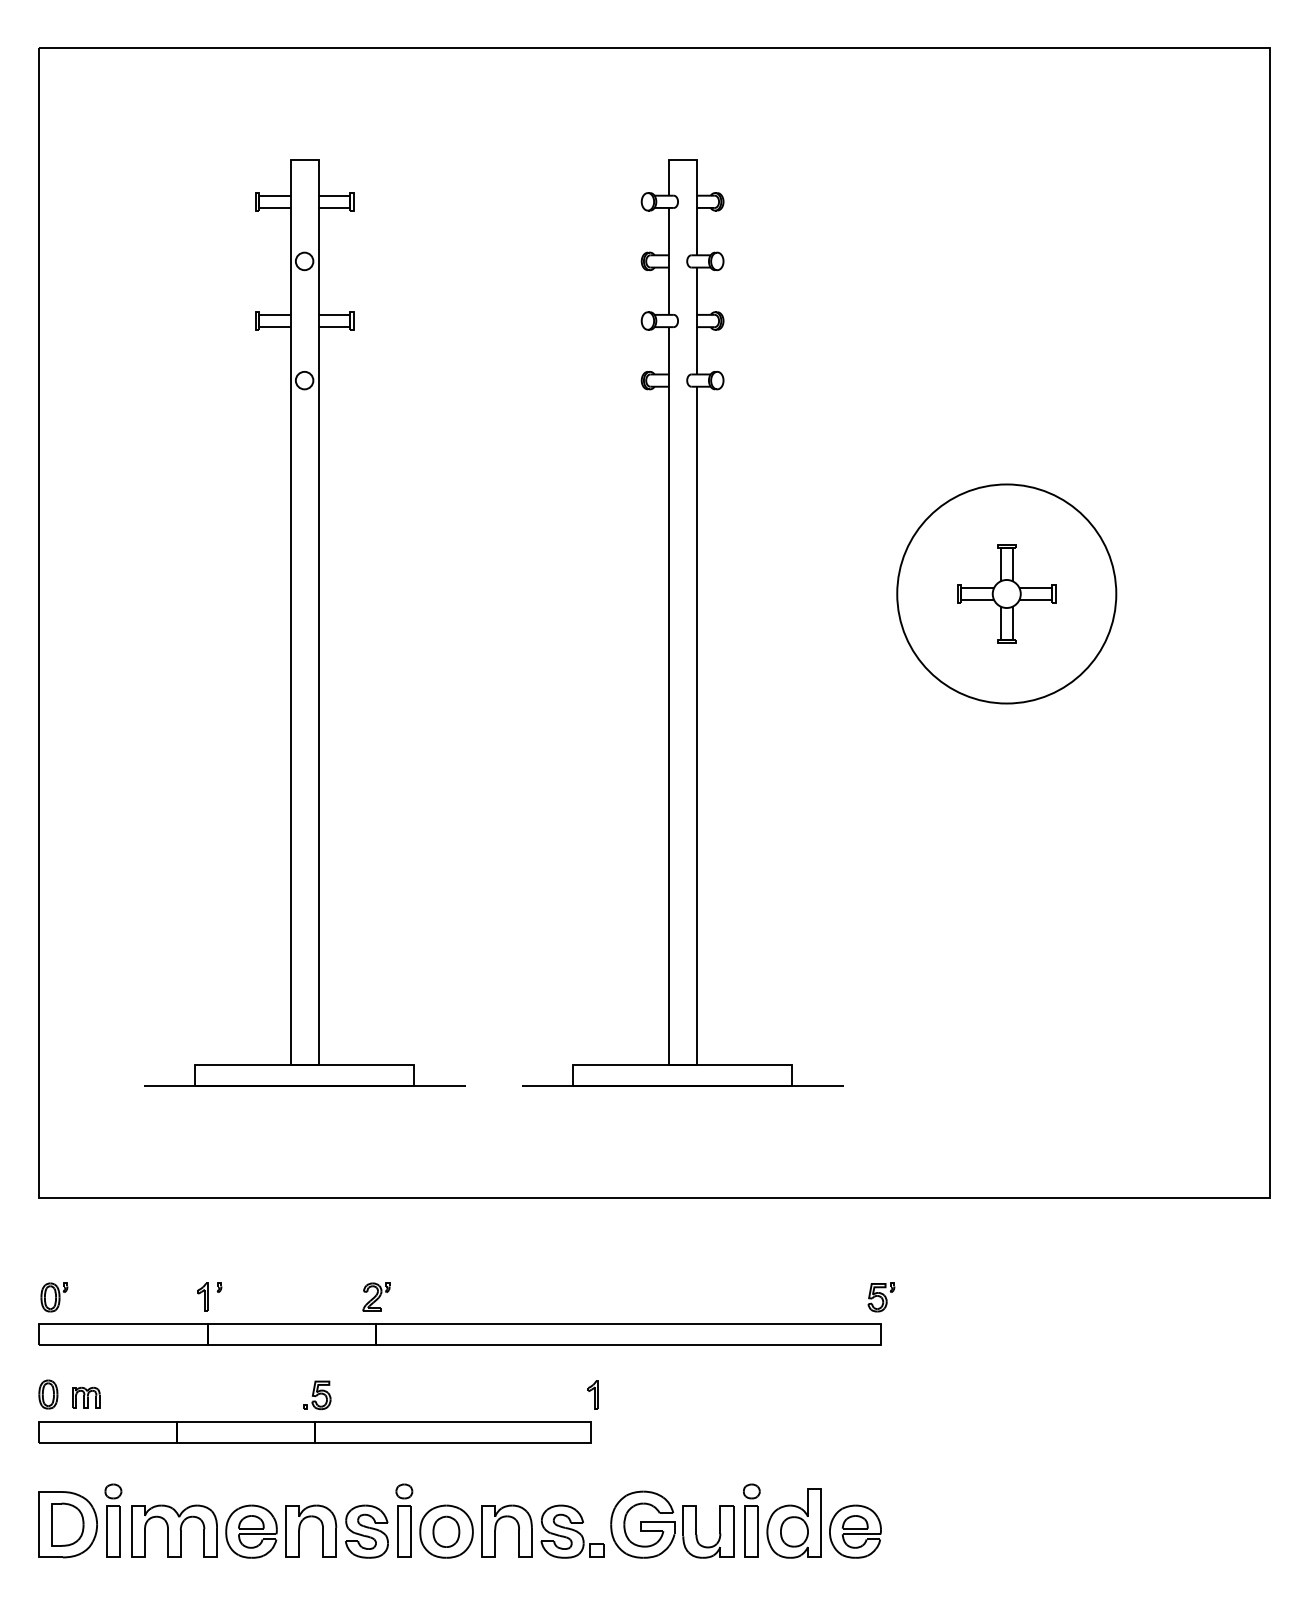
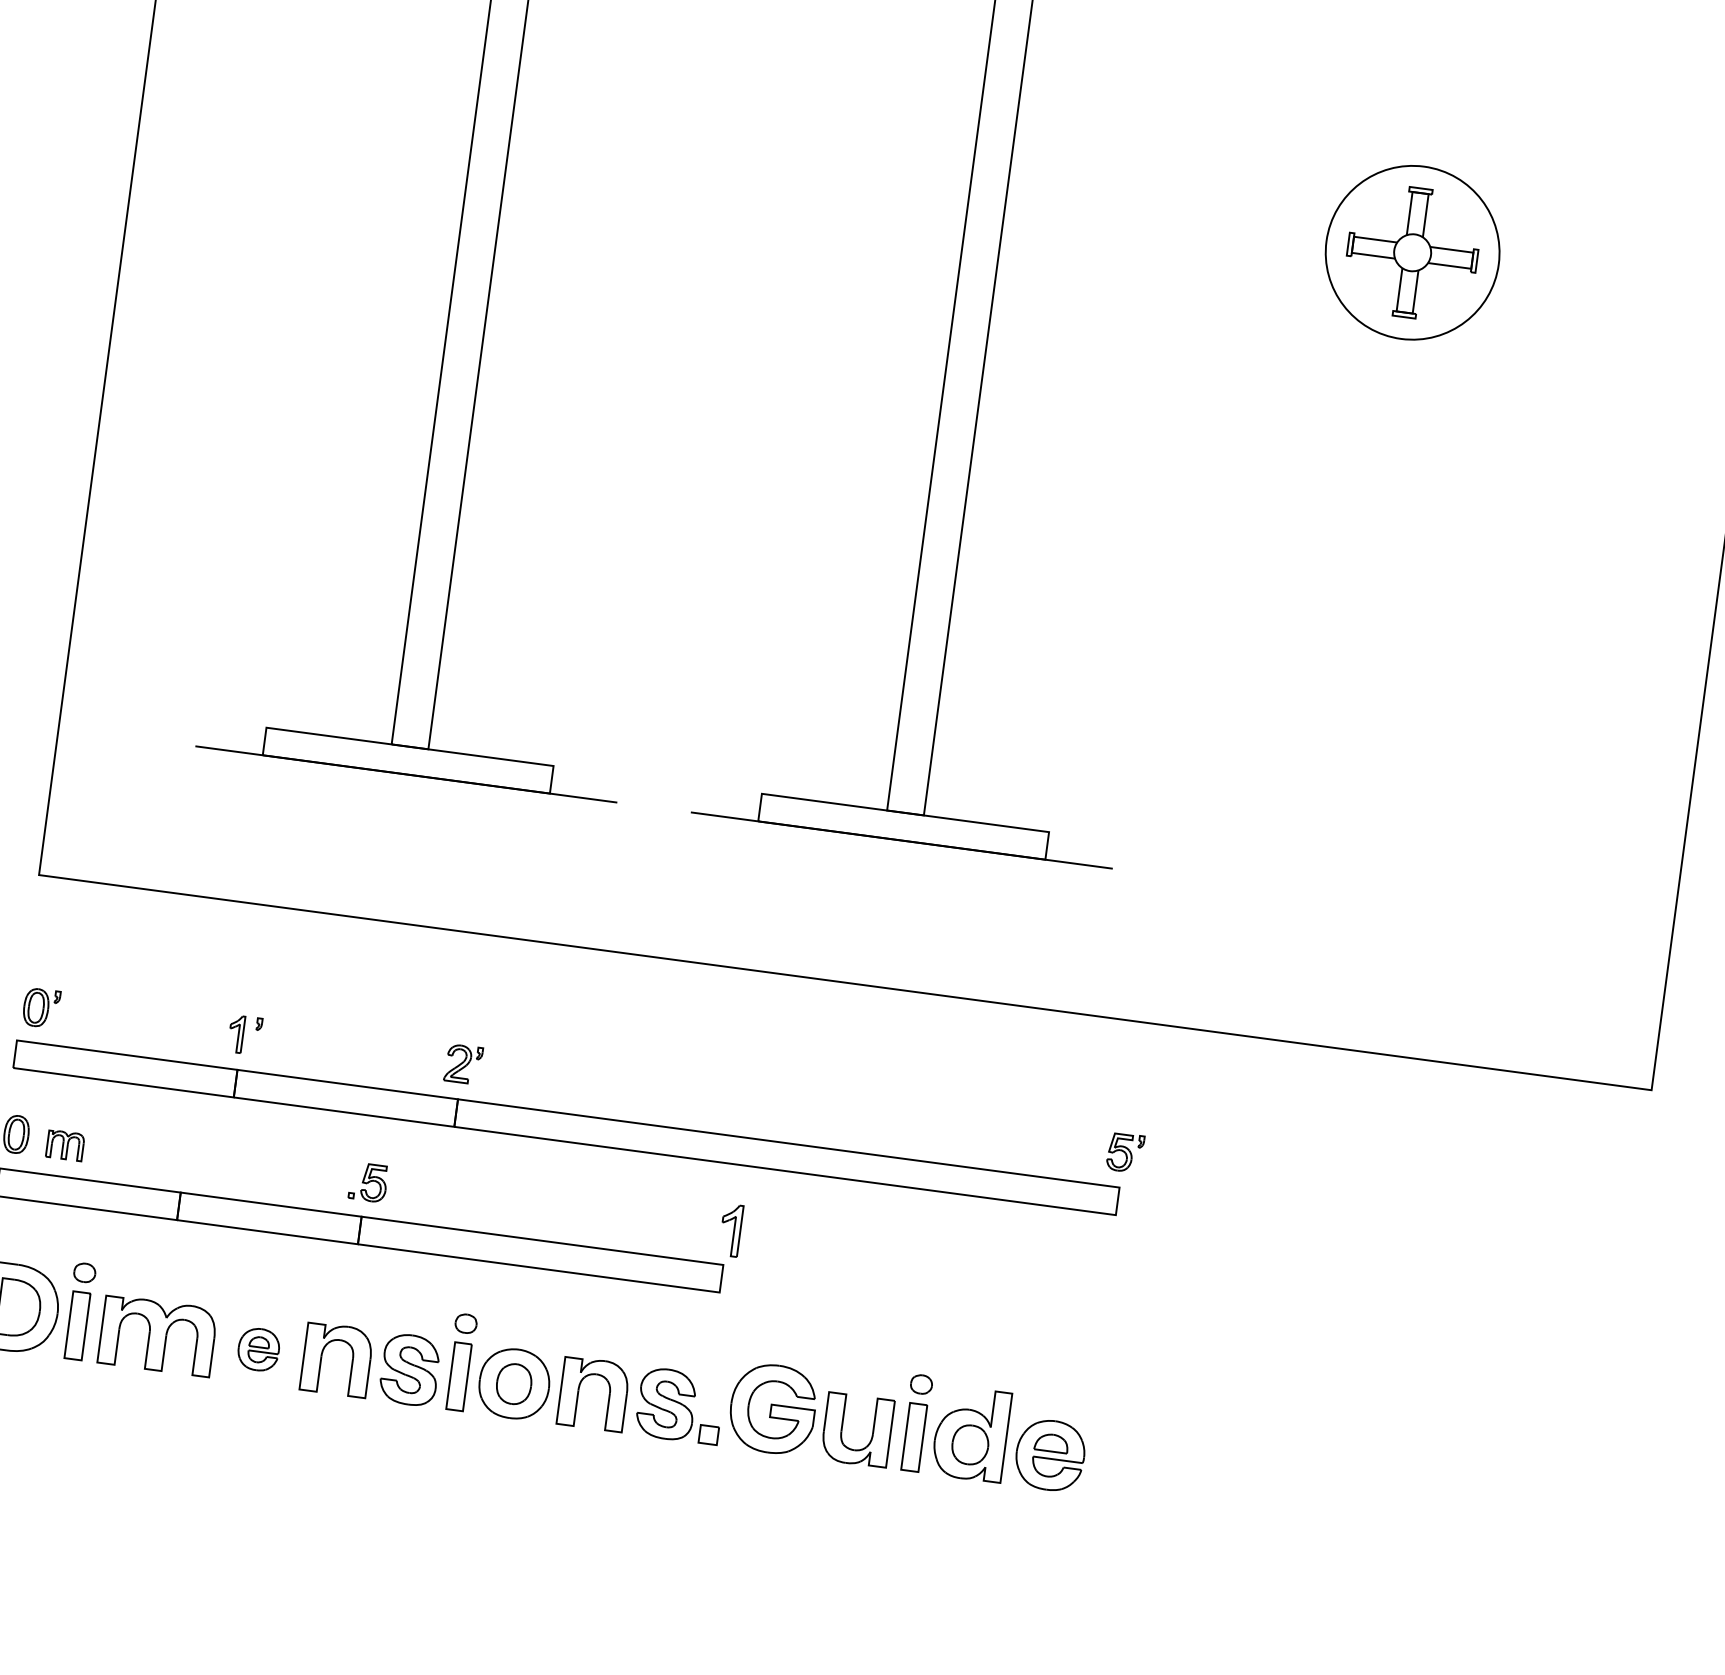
circle: (1006, 593) -> (1412, 252), size x0.6
part: (592, 1394) -> (729, 1229), size x1.4
part: (251, 1531) -> (258, 1349), size x0.6

